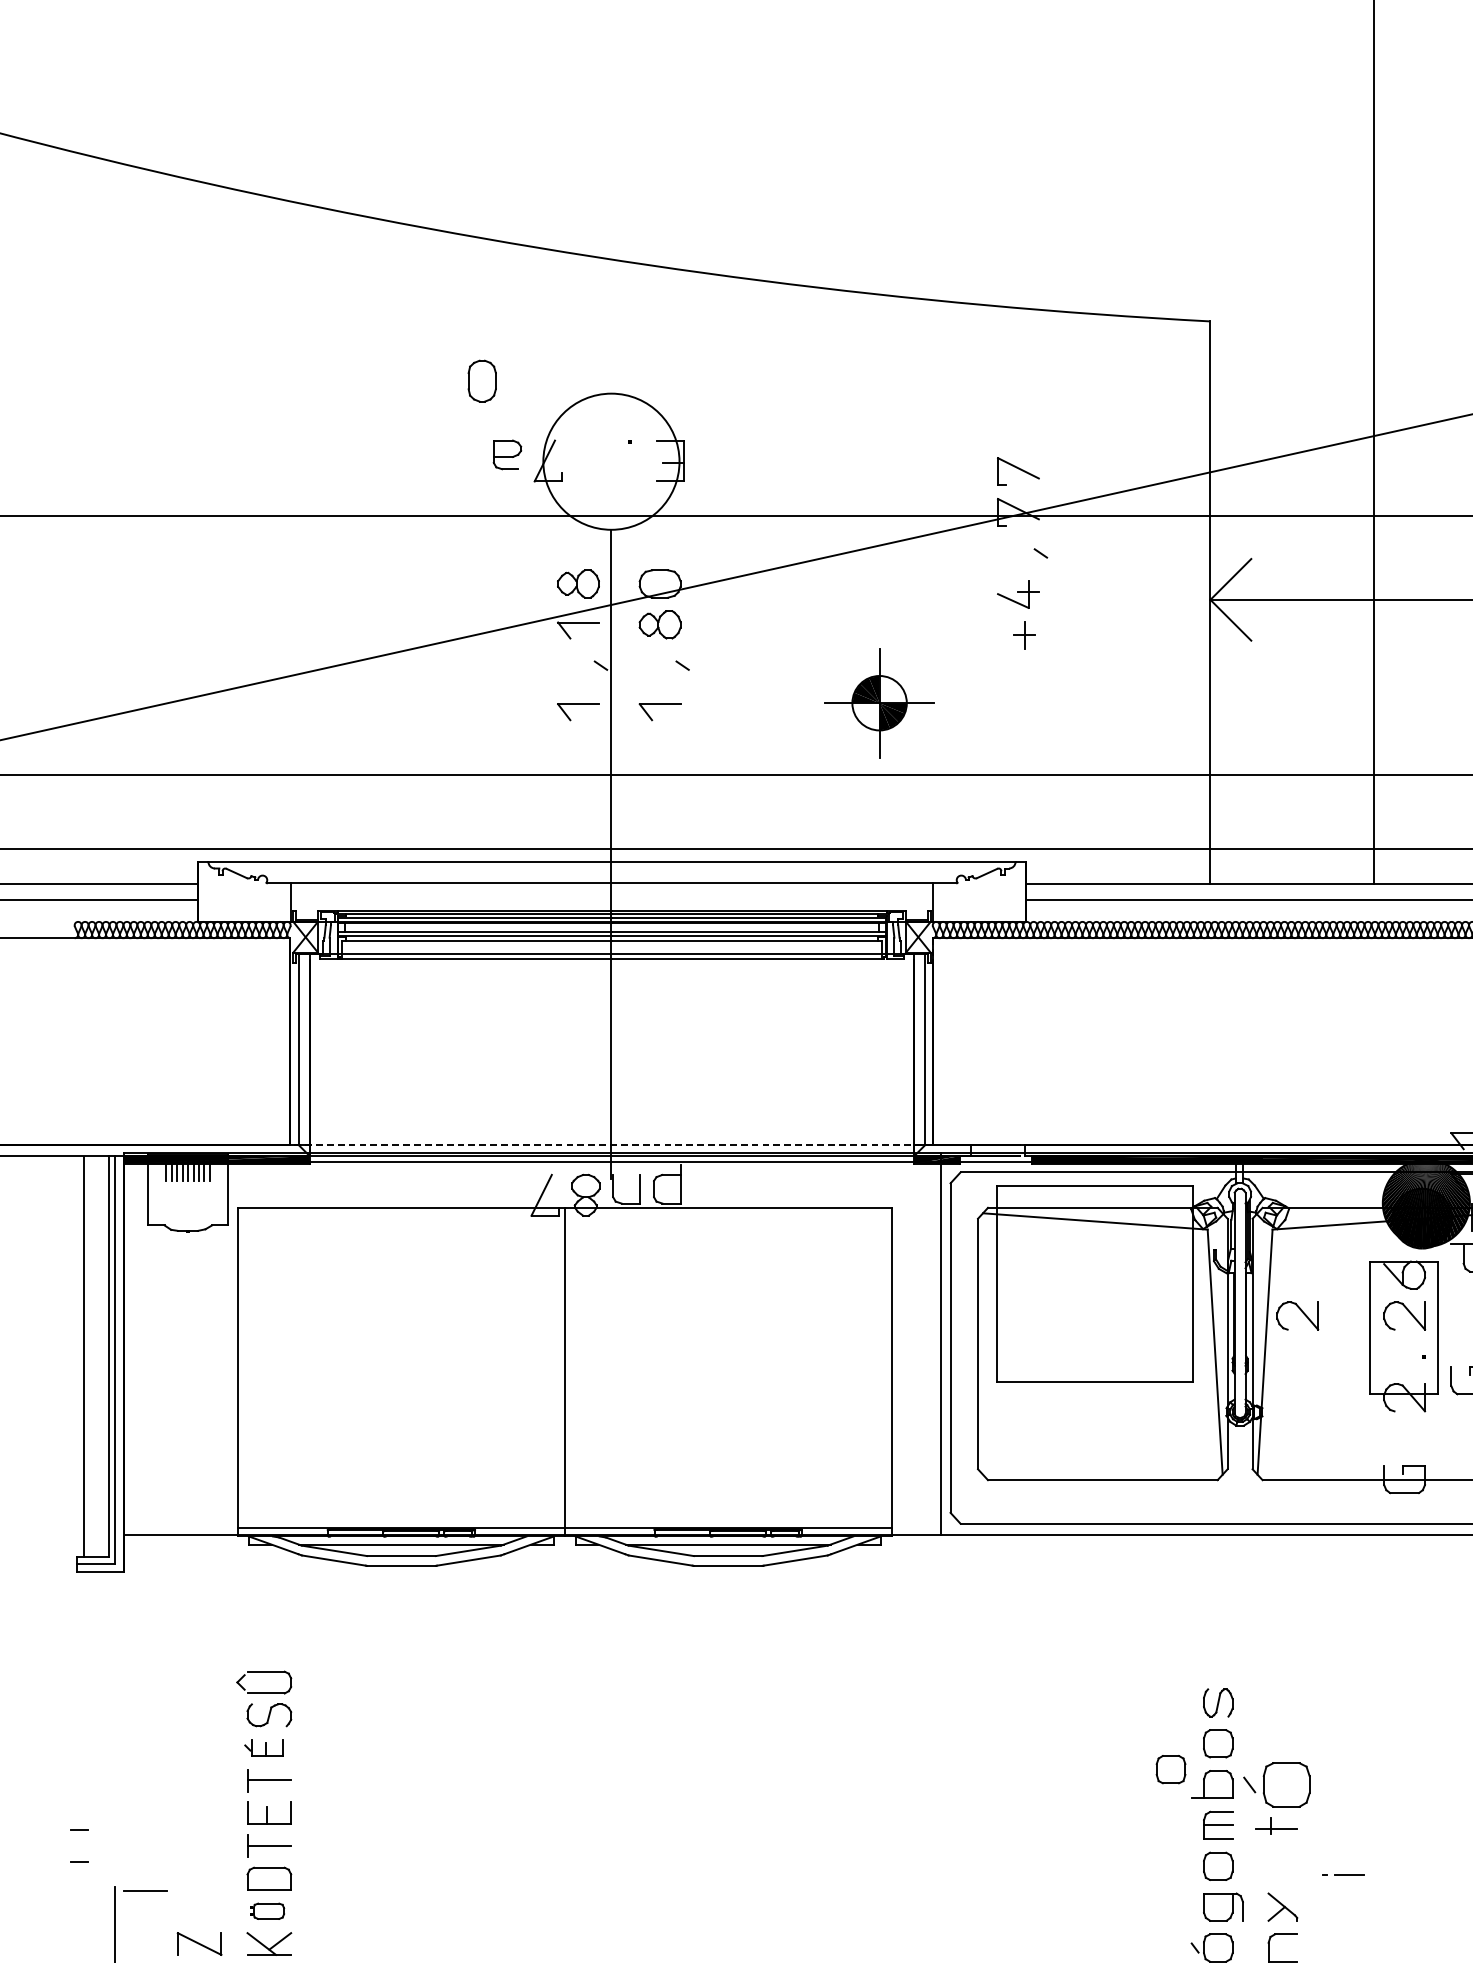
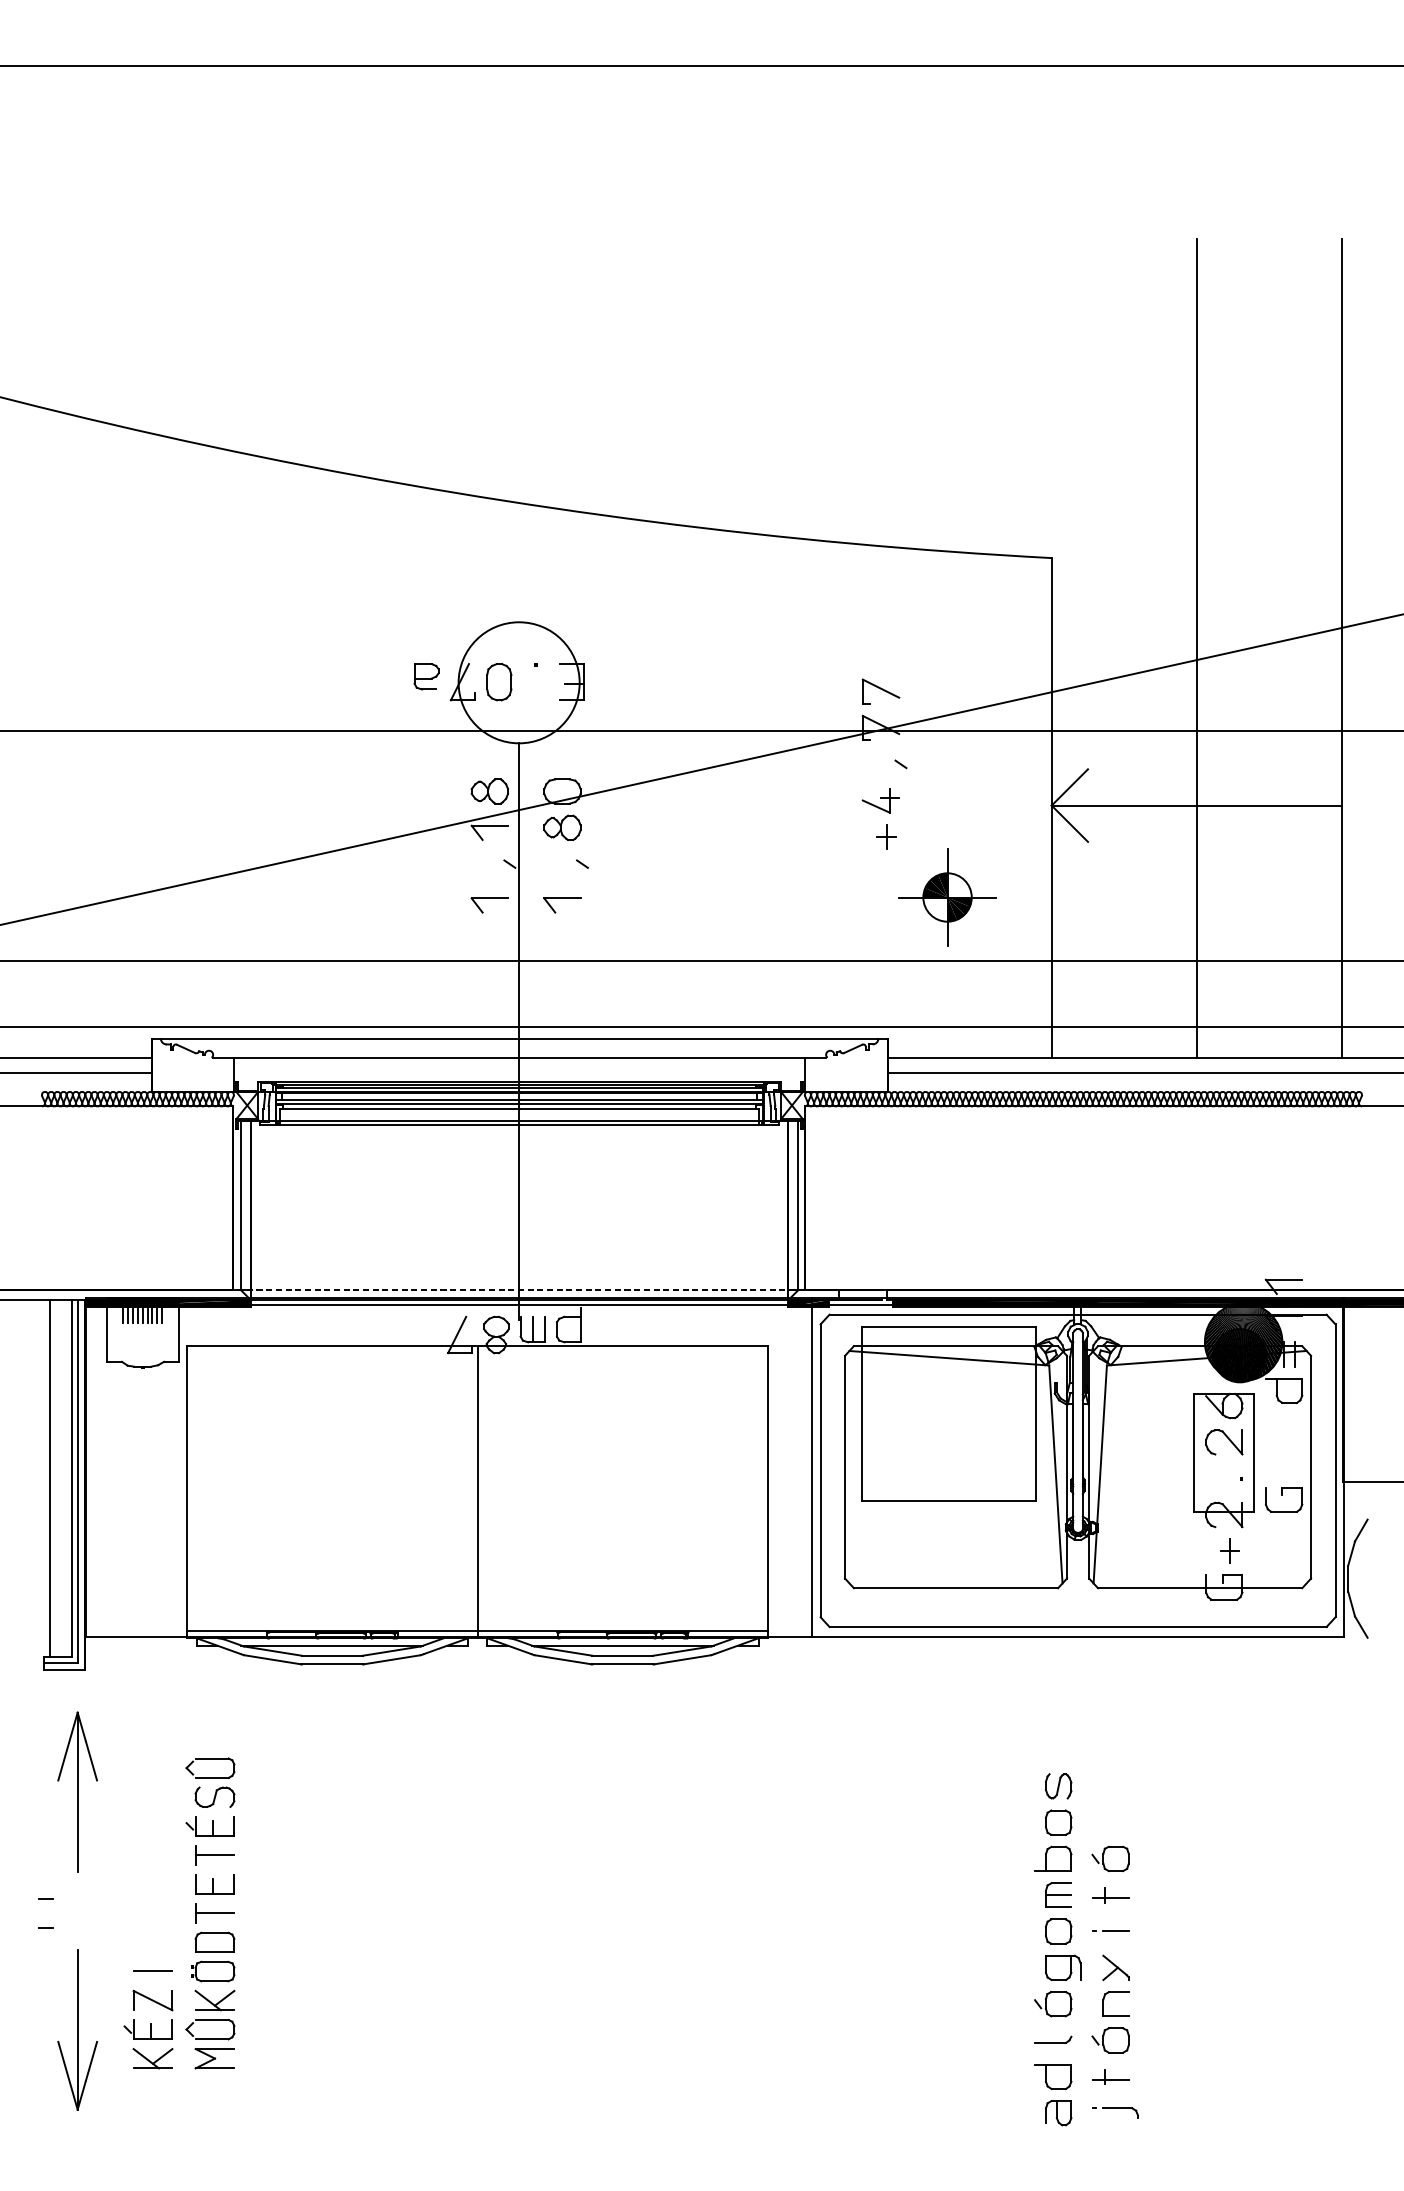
part: (482, 381) -> (499, 682), moved
part: (879, 703) -> (947, 897), moved
line: (626, 1189) -> (532, 1329), added
part: (1297, 1316) -> (1129, 1442), removed
part: (1410, 1437) -> (1229, 1550), added
part: (114, 1708) -> (77, 1791), added
part: (263, 1748) -> (209, 1826), size x1.43
part: (1170, 1769) -> (1016, 1845), removed
part: (1276, 1784) -> (1110, 1858), size x0.62
line: (1342, 1874) -> (1110, 1930), moved
line: (145, 1889) -> (152, 1970), moved
part: (267, 1911) -> (213, 1971), size x1.43

